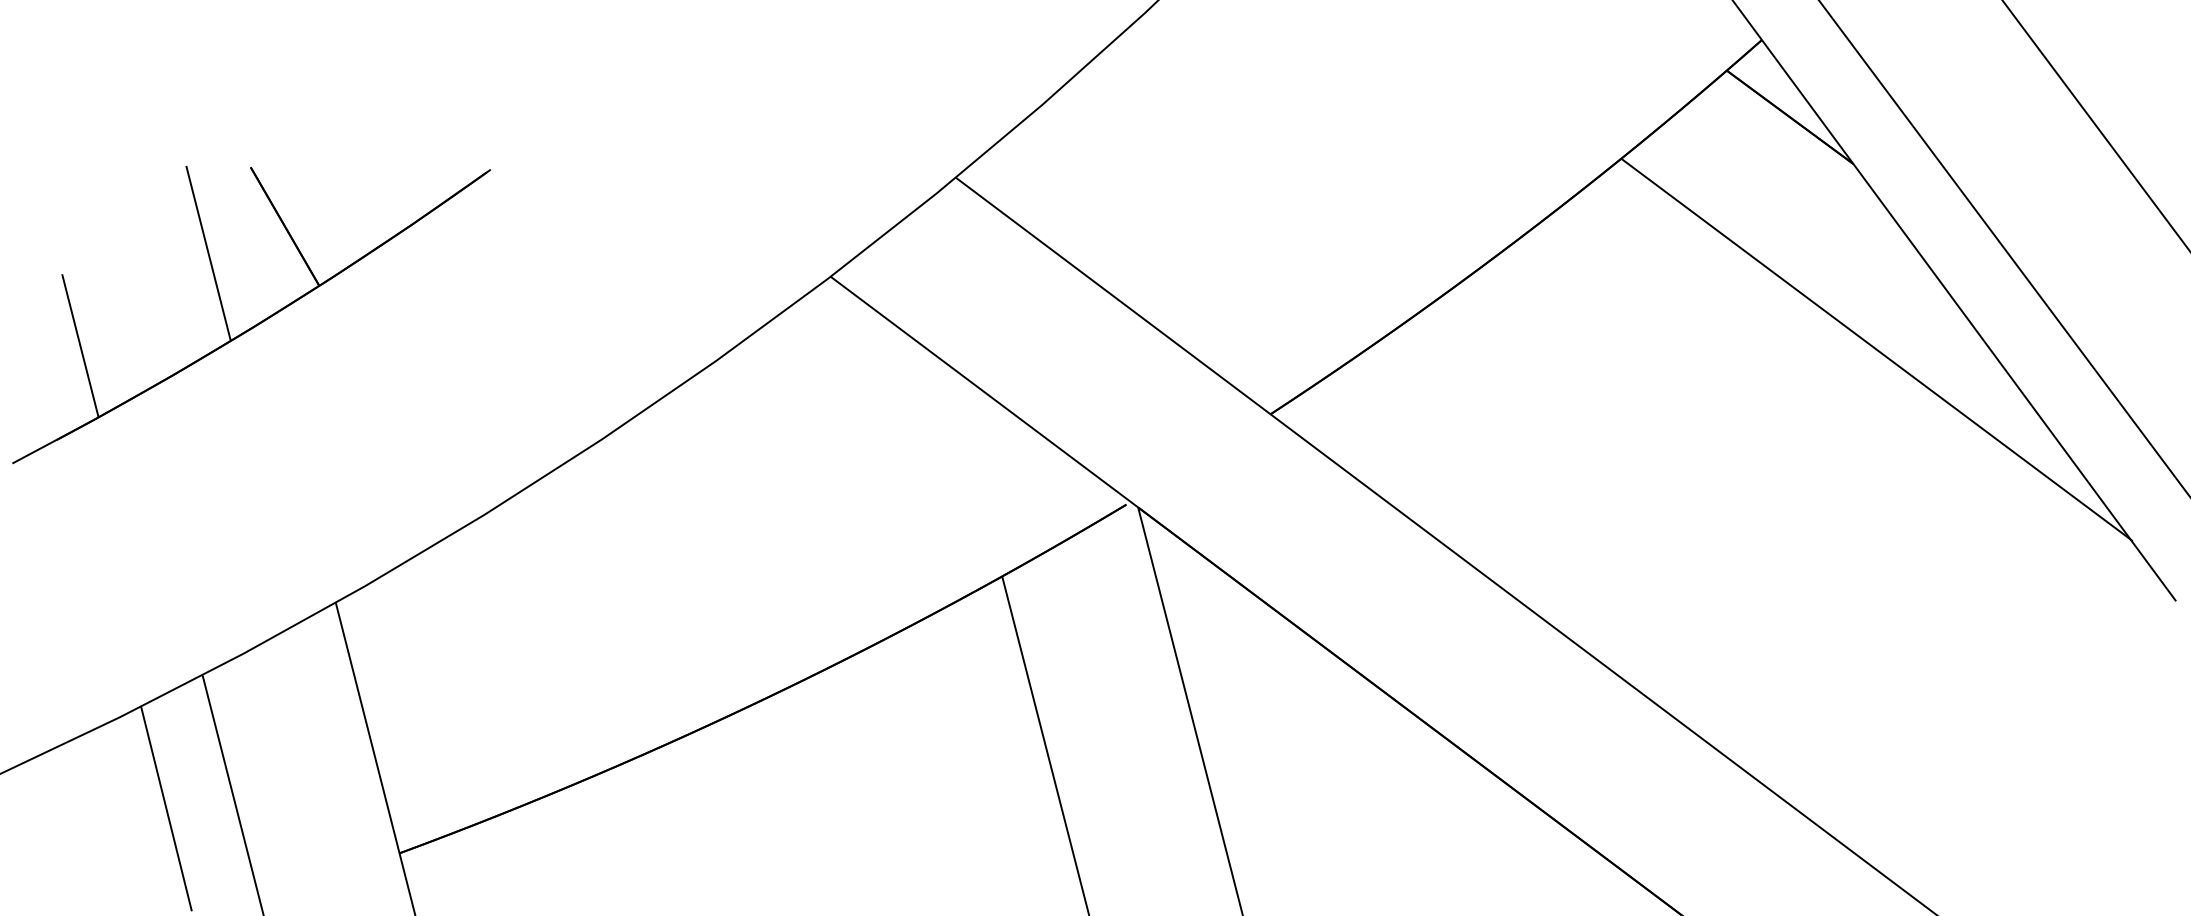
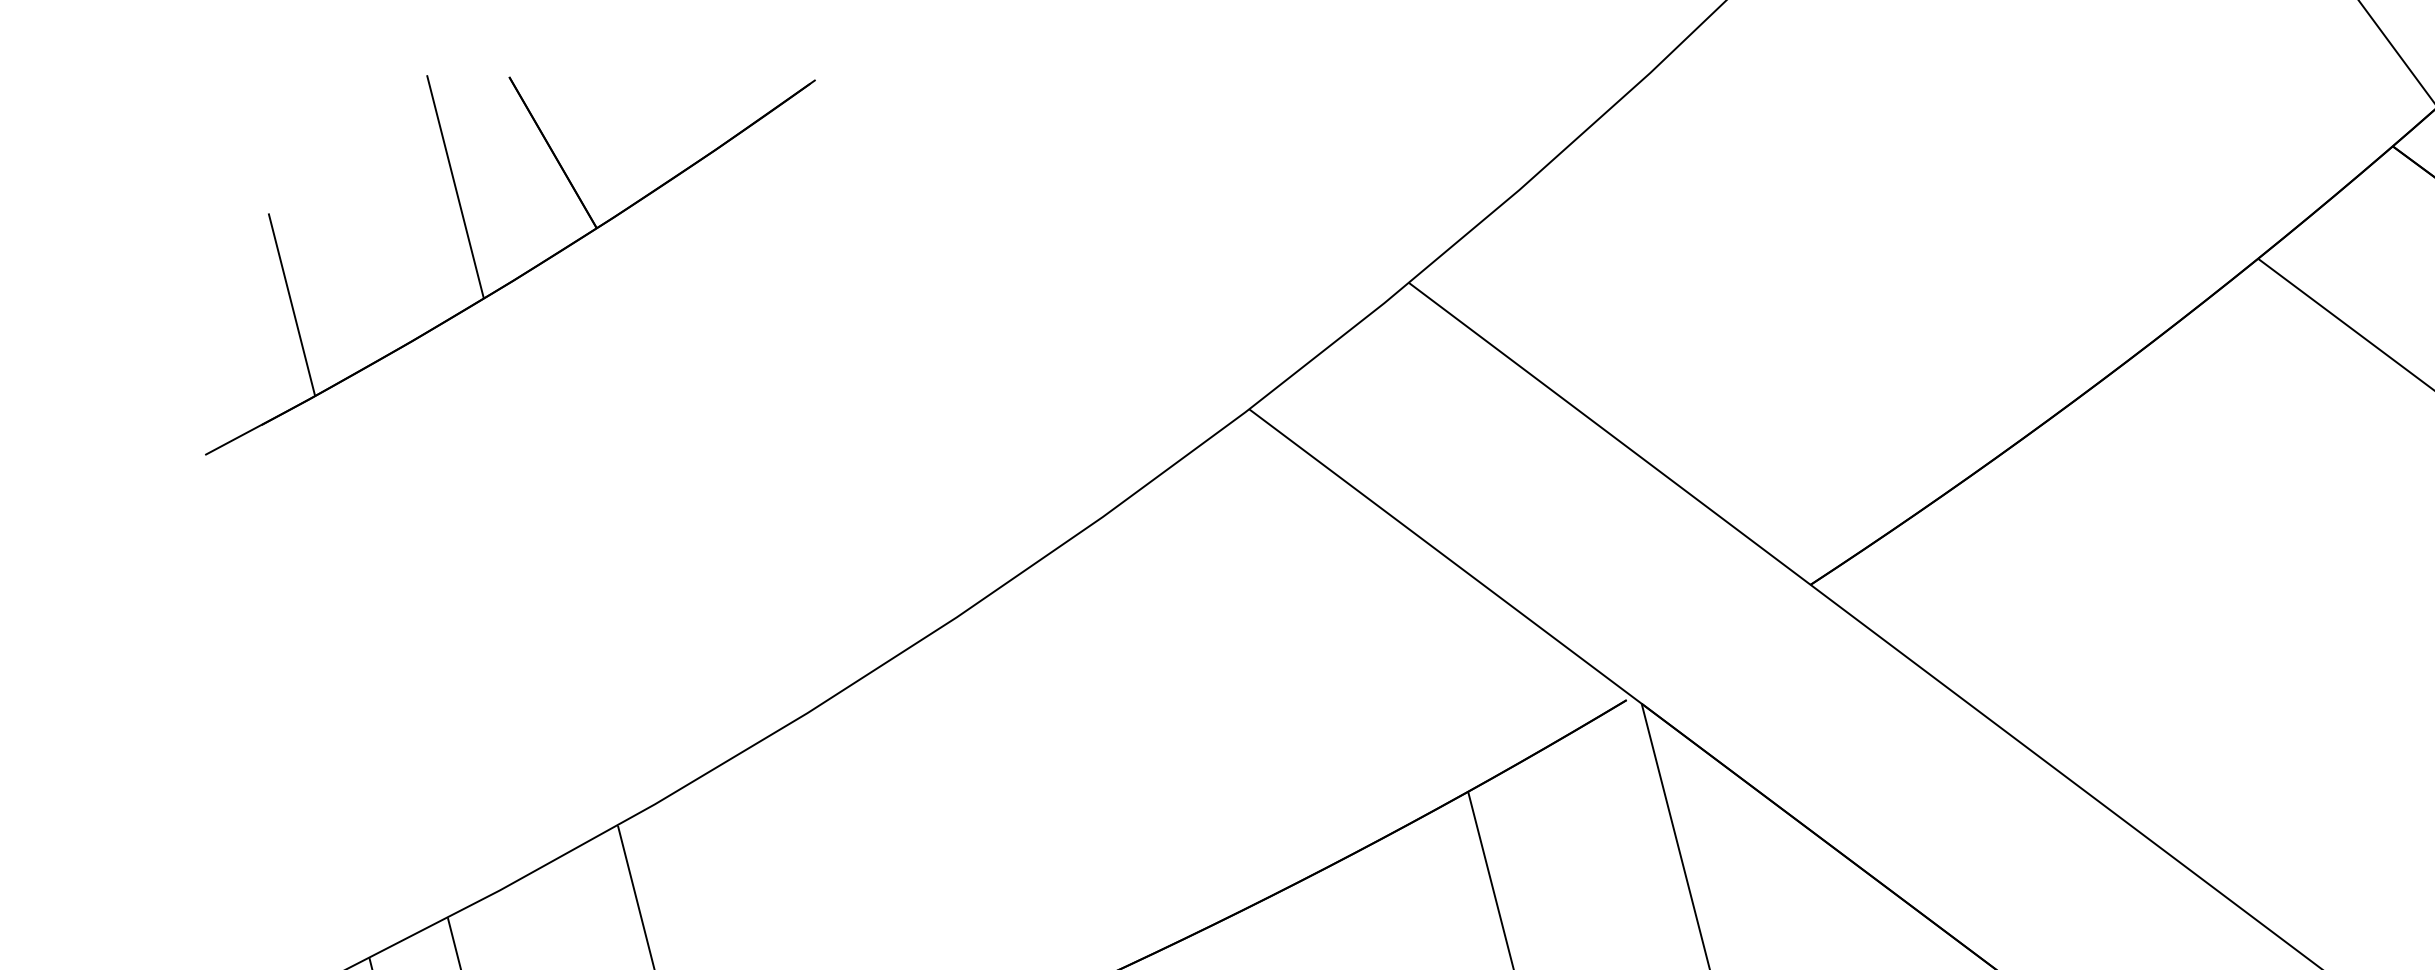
part: (258, 322) -> (519, 275), moved

